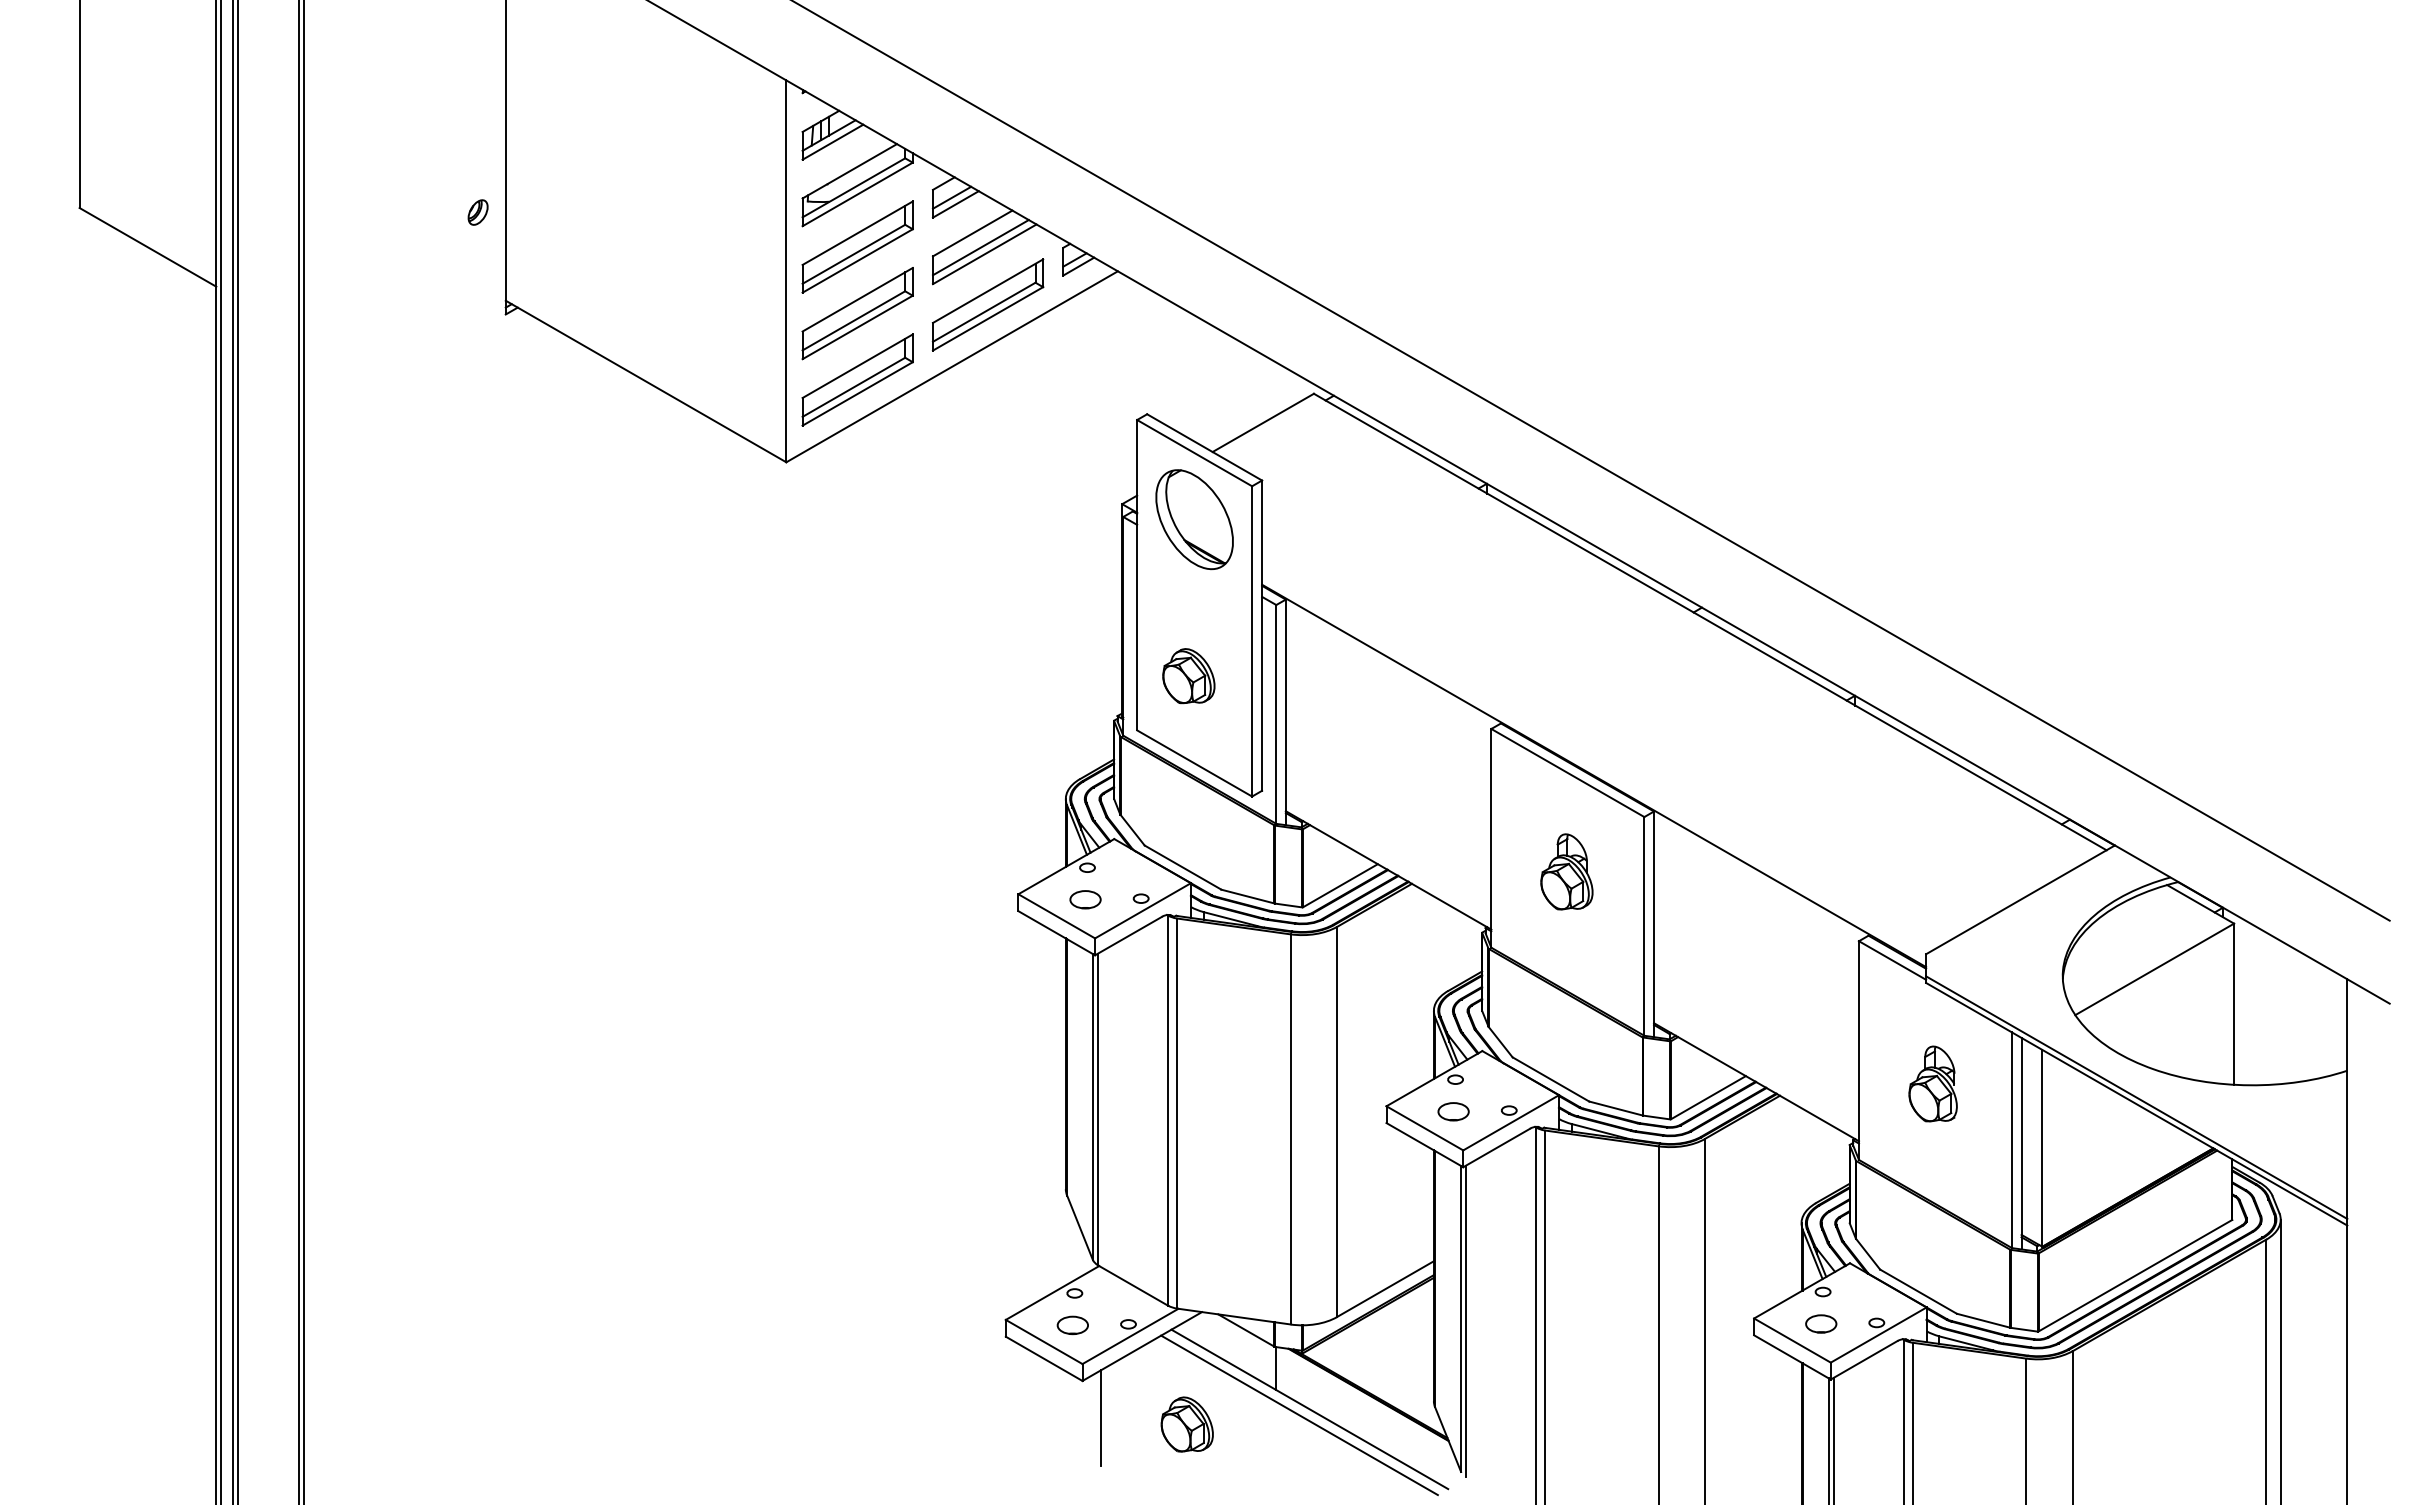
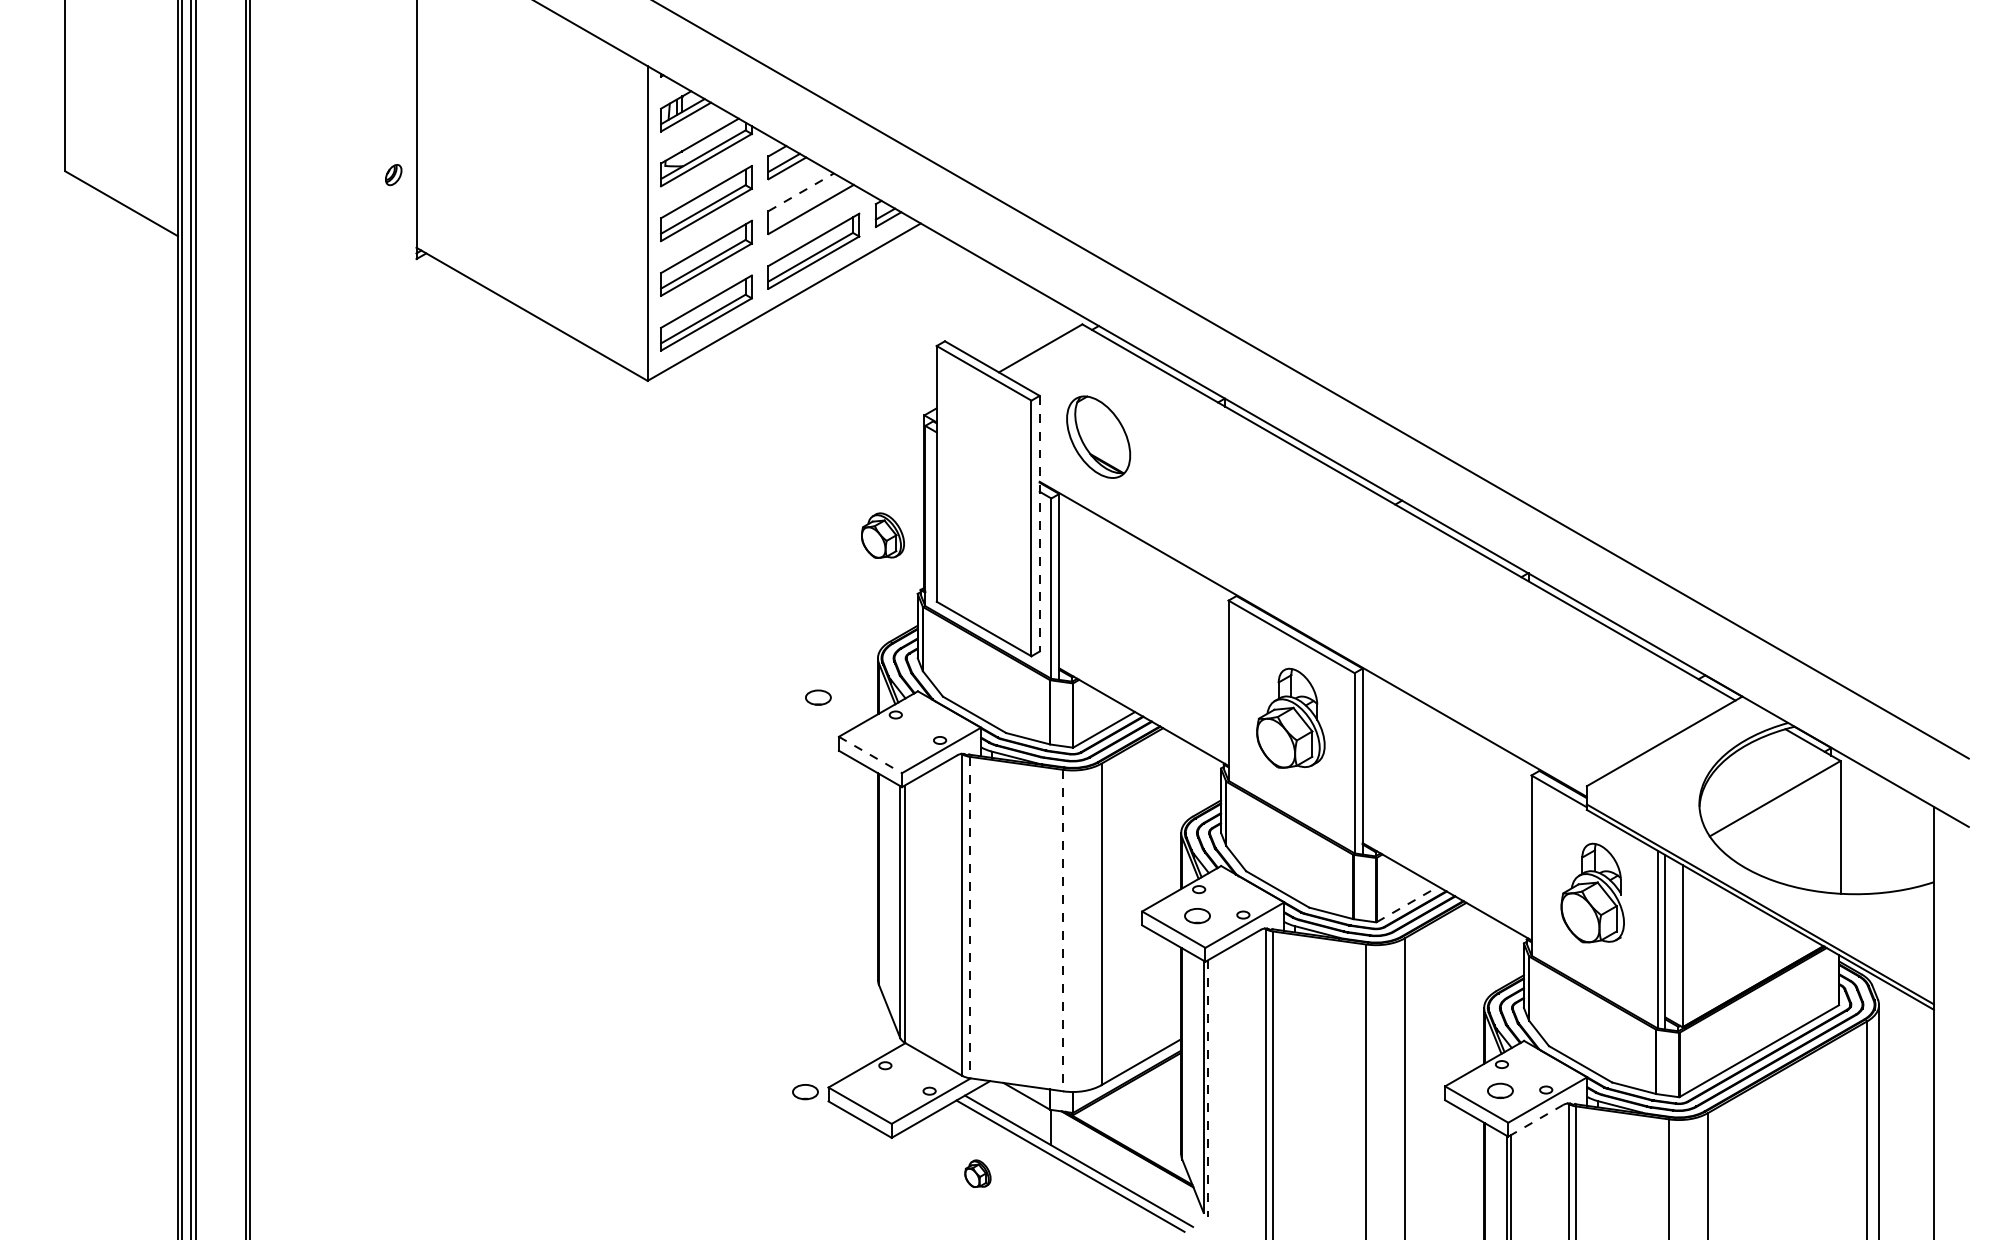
line: (972, 233) -> (801, 192), solid -> dashed
line: (980, 247) -> (807, 203), removed
part: (1194, 519) -> (1098, 437), moved
line: (1262, 636) -> (1040, 524), solid -> dashed
part: (1188, 676) -> (882, 535), moved
part: (1566, 871) -> (1290, 718), size x1.6
part: (1085, 899) -> (818, 697), moved
line: (1057, 916) -> (871, 755), solid -> dashed
part: (1932, 1083) -> (1592, 892), size x1.6
line: (1708, 1097) -> (1407, 904), solid -> dashed
line: (1177, 1114) -> (969, 918), solid -> dashed
line: (1290, 1129) -> (1063, 930), solid -> dashed
line: (1466, 1321) -> (1208, 1088), solid -> dashed
part: (1072, 1325) -> (805, 1092), moved
line: (1864, 1360) -> (1536, 1120), solid -> dashed
line: (1100, 1417) -> (906, 1167), removed
part: (1186, 1424) -> (977, 1173), size x0.6

